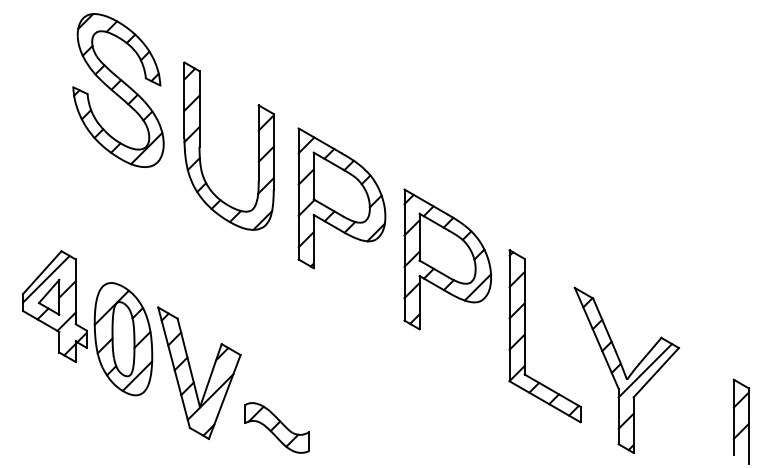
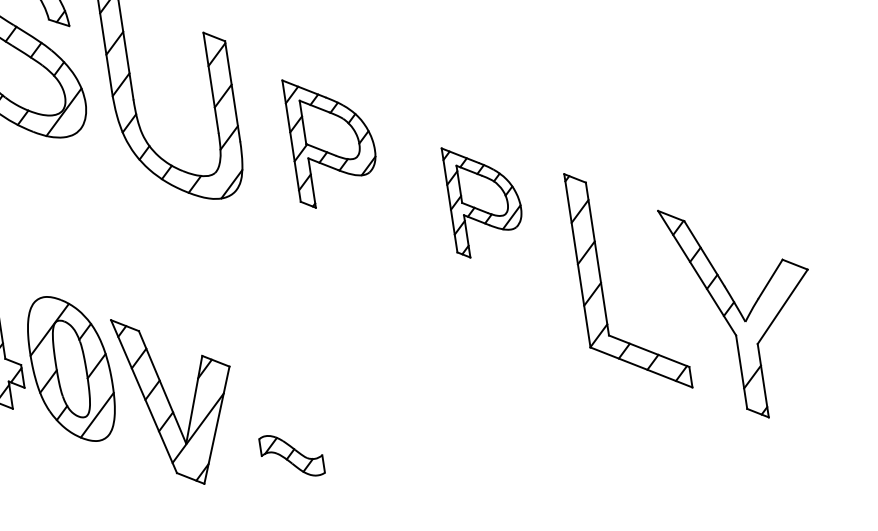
part: (341, 198) -> (331, 139), size x0.7
part: (447, 259) -> (483, 198), size x0.6
line: (645, 370) -> (768, 306), removed
part: (276, 427) -> (291, 455), size x0.7

